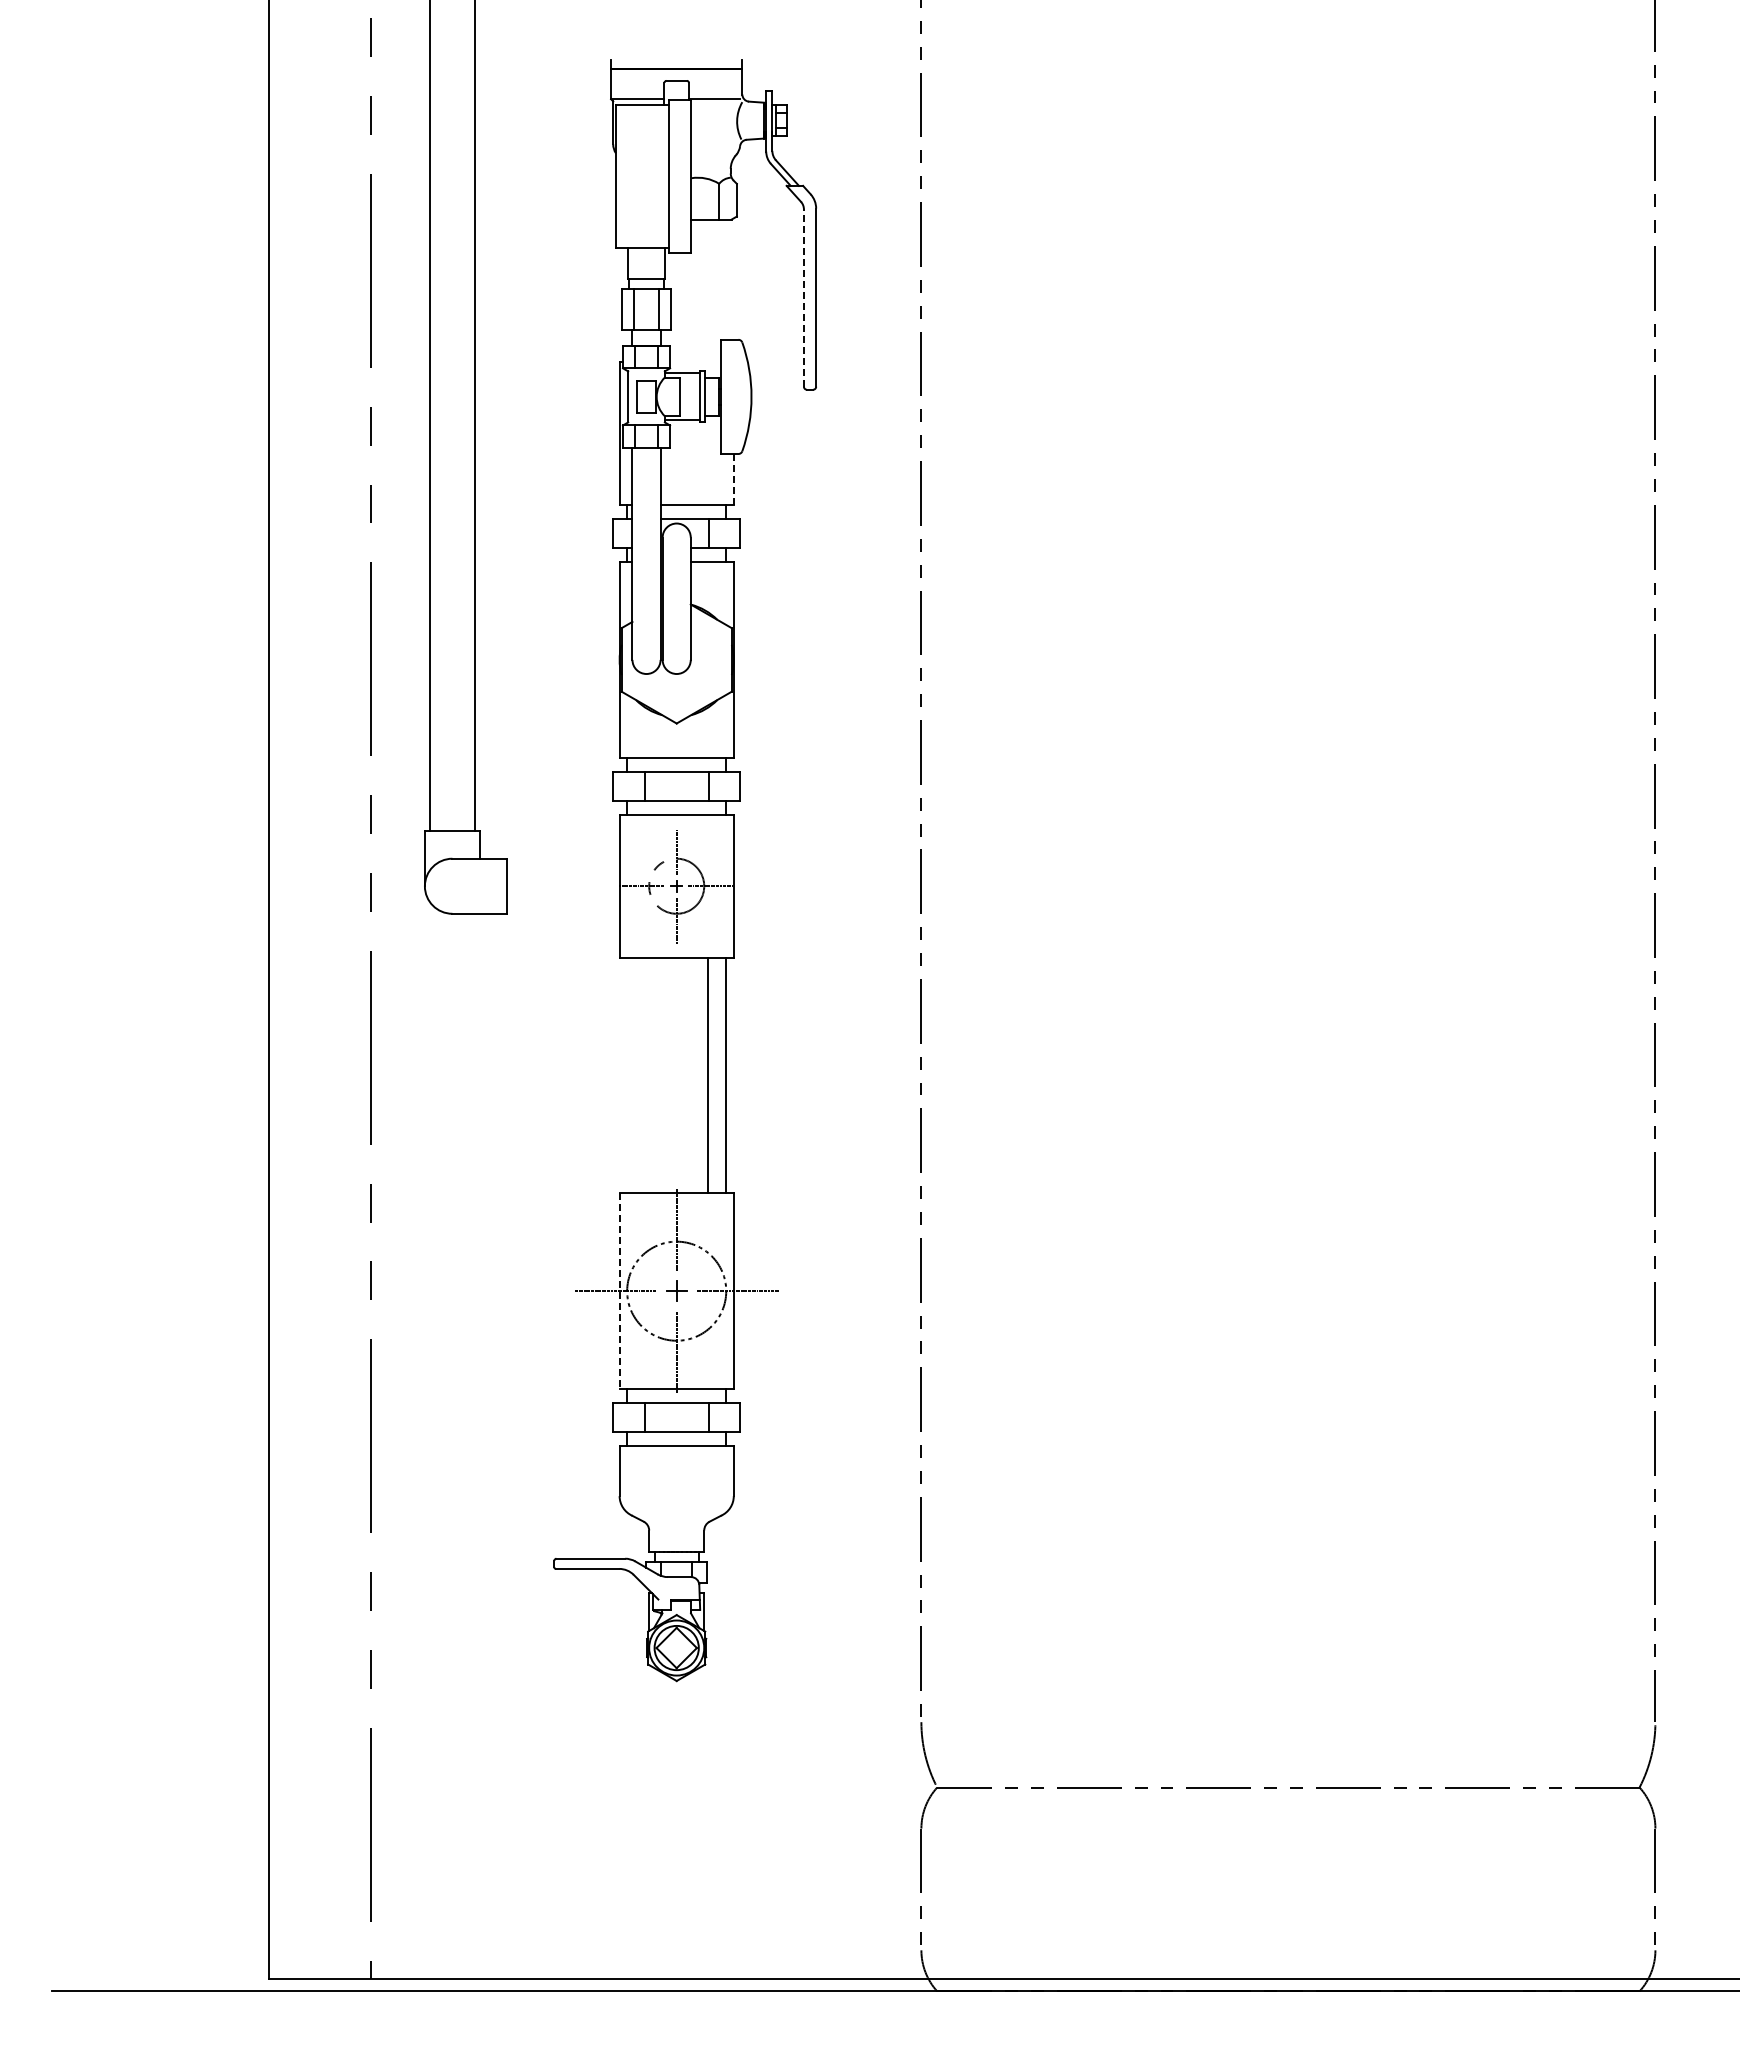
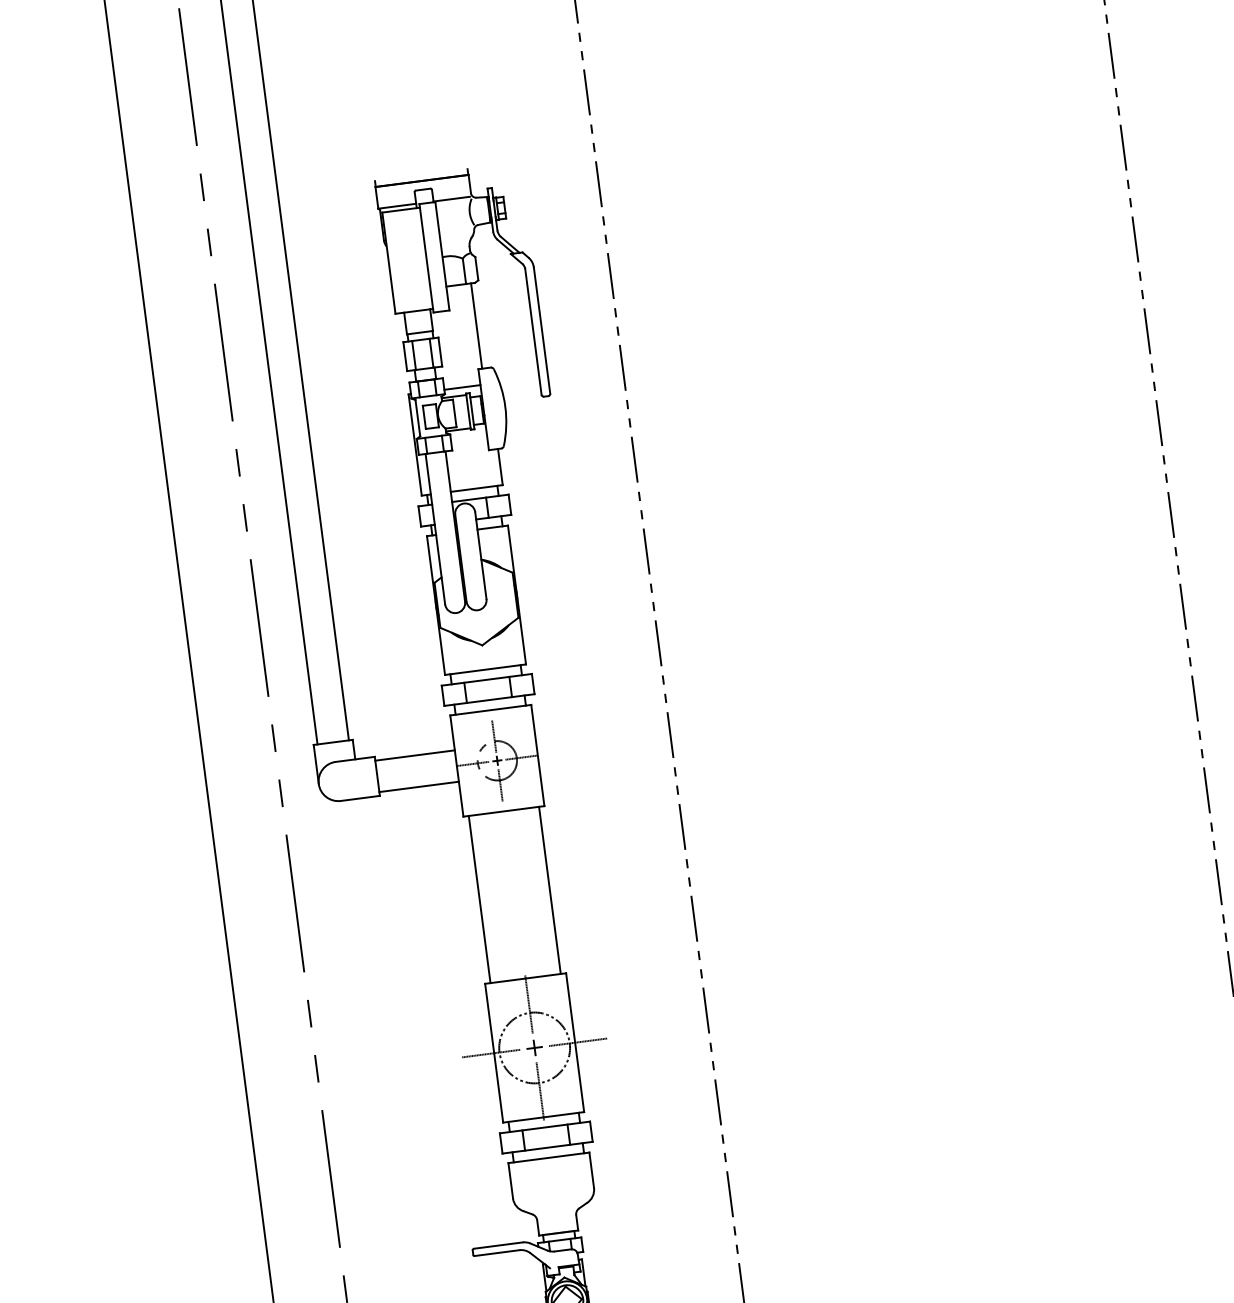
line: (726, 279) -> (476, 325), added
line: (803, 298) -> (533, 332), dashed -> solid
line: (695, 362) -> (462, 387), added
line: (733, 479) -> (500, 467), dashed -> solid
line: (563, 864) -> (415, 755), added
line: (563, 908) -> (419, 786), added
line: (708, 1075) -> (479, 899), moved
line: (619, 1291) -> (494, 1053), dashed -> solid

